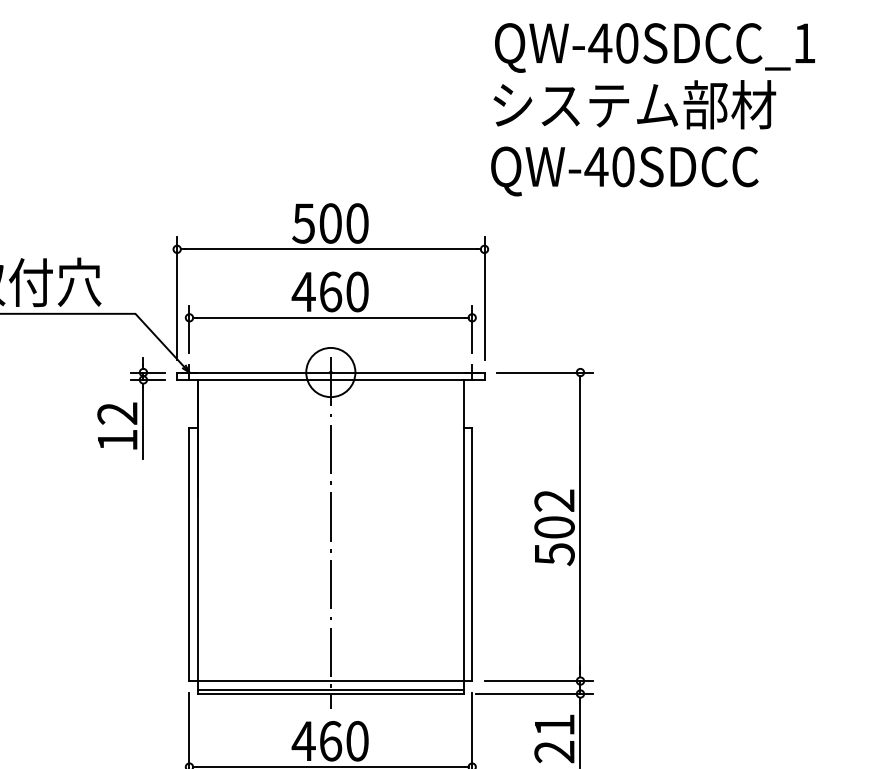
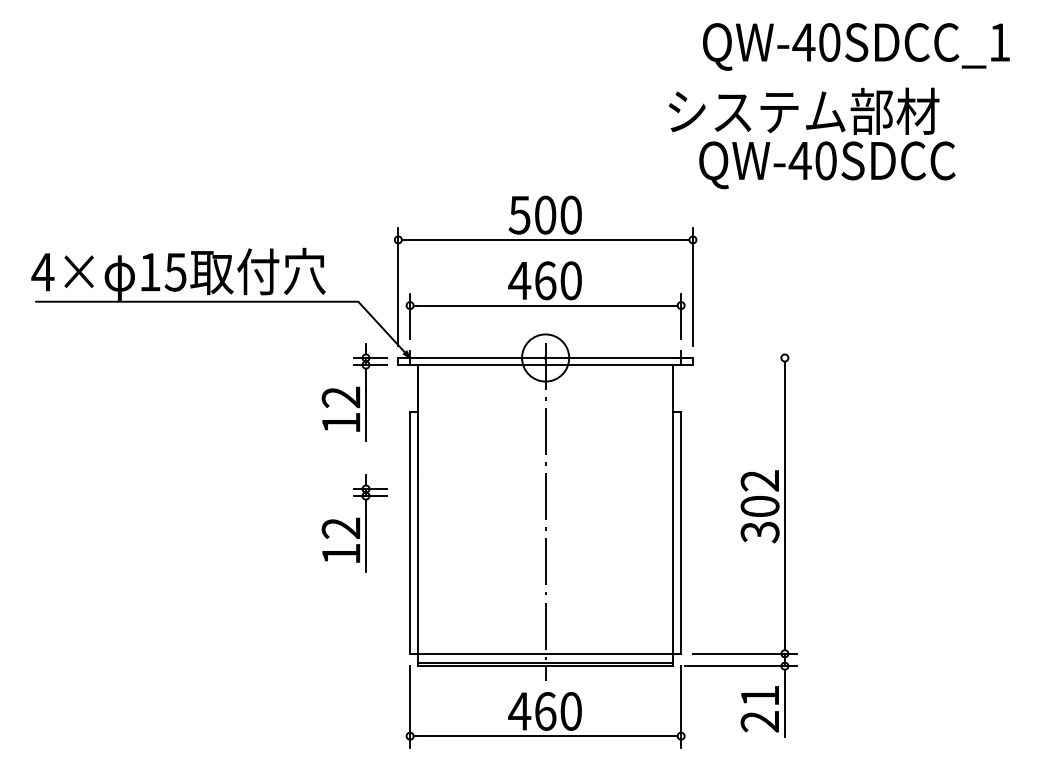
text: (634, 103) -> (803, 110), moved
line: (544, 373) -> (750, 358), removed
part: (131, 545) -> (354, 523), added
text: (553, 553) -> (759, 531), 502 -> 302

